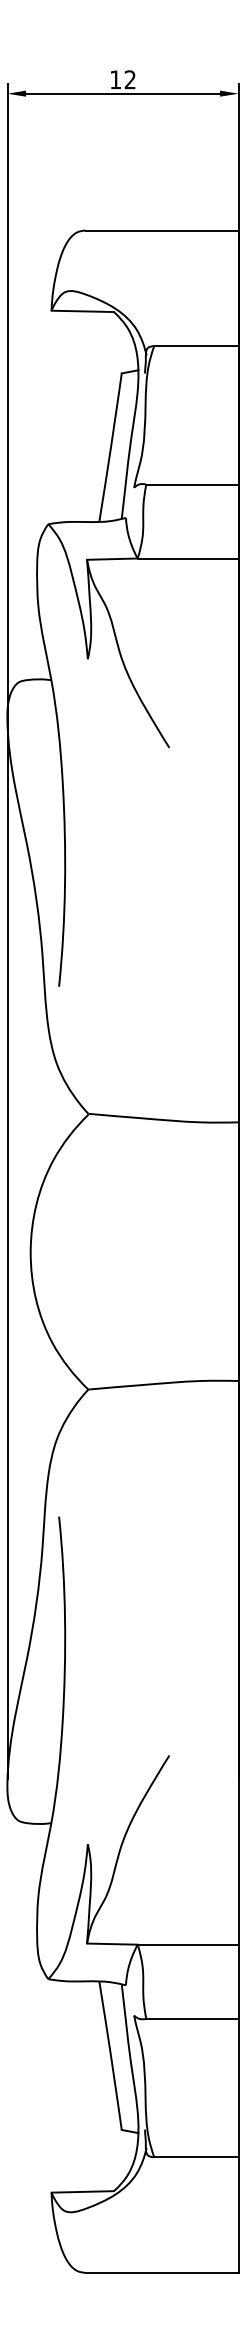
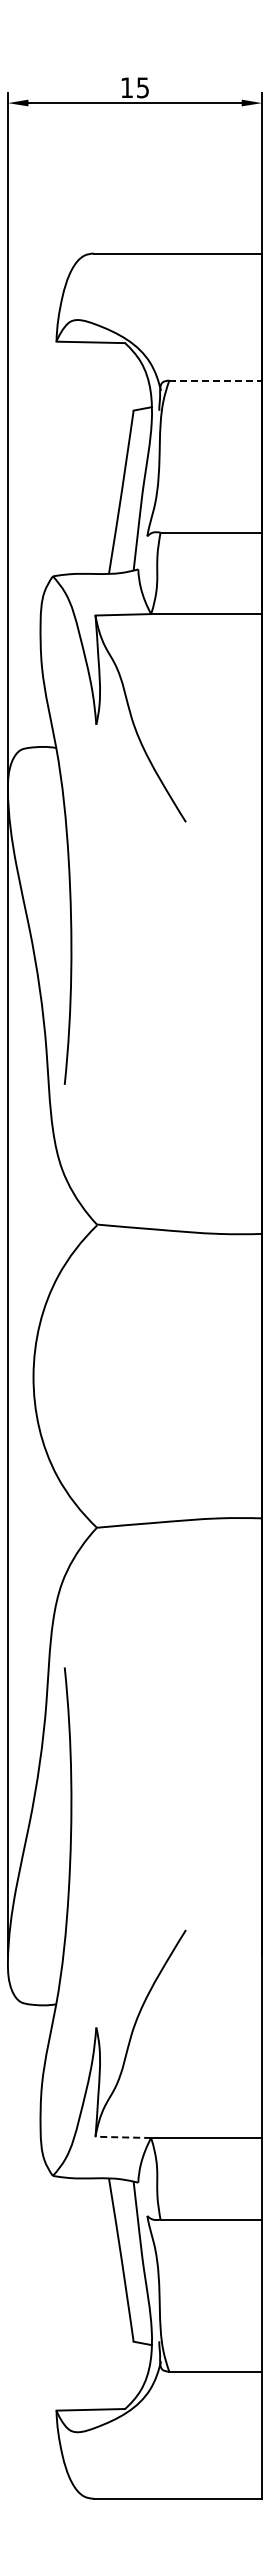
text: (129, 79) -> (142, 87), 12 -> 15
line: (197, 346) -> (216, 380), solid -> dashed
line: (112, 1944) -> (123, 2137), solid -> dashed

